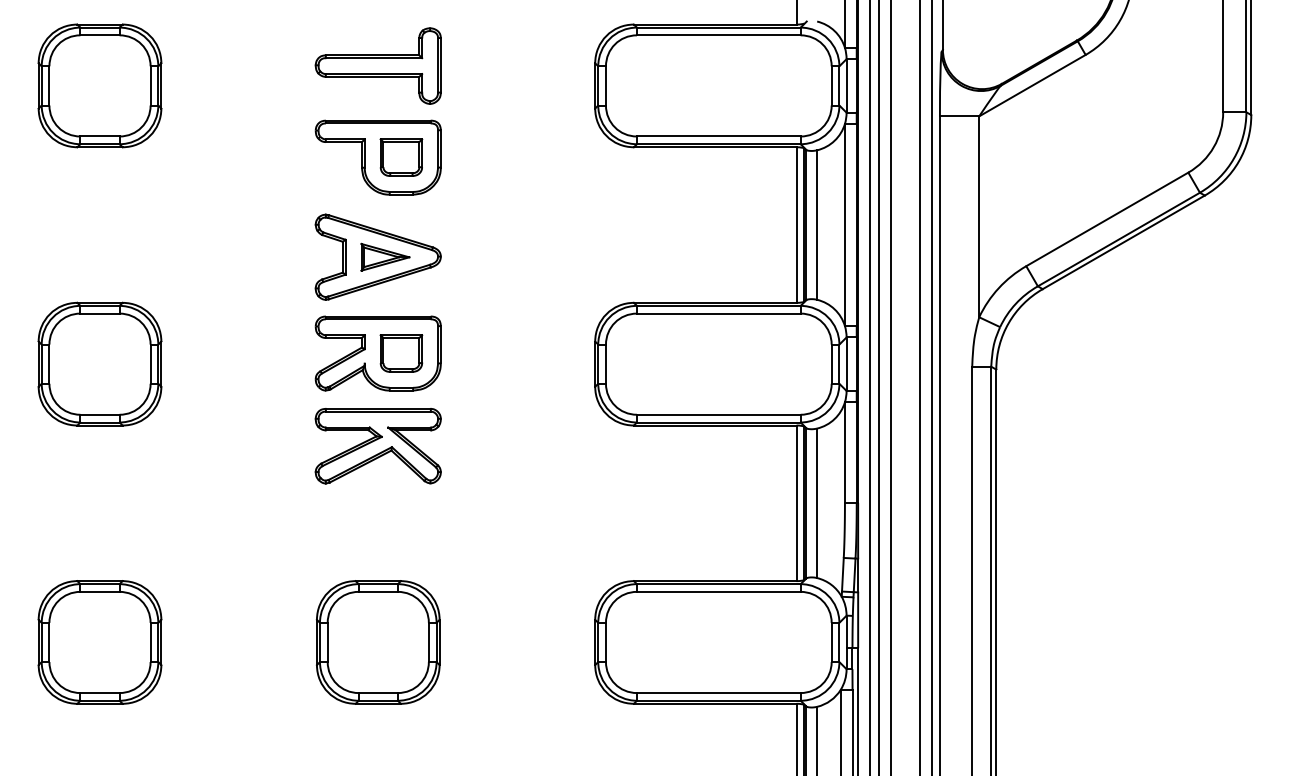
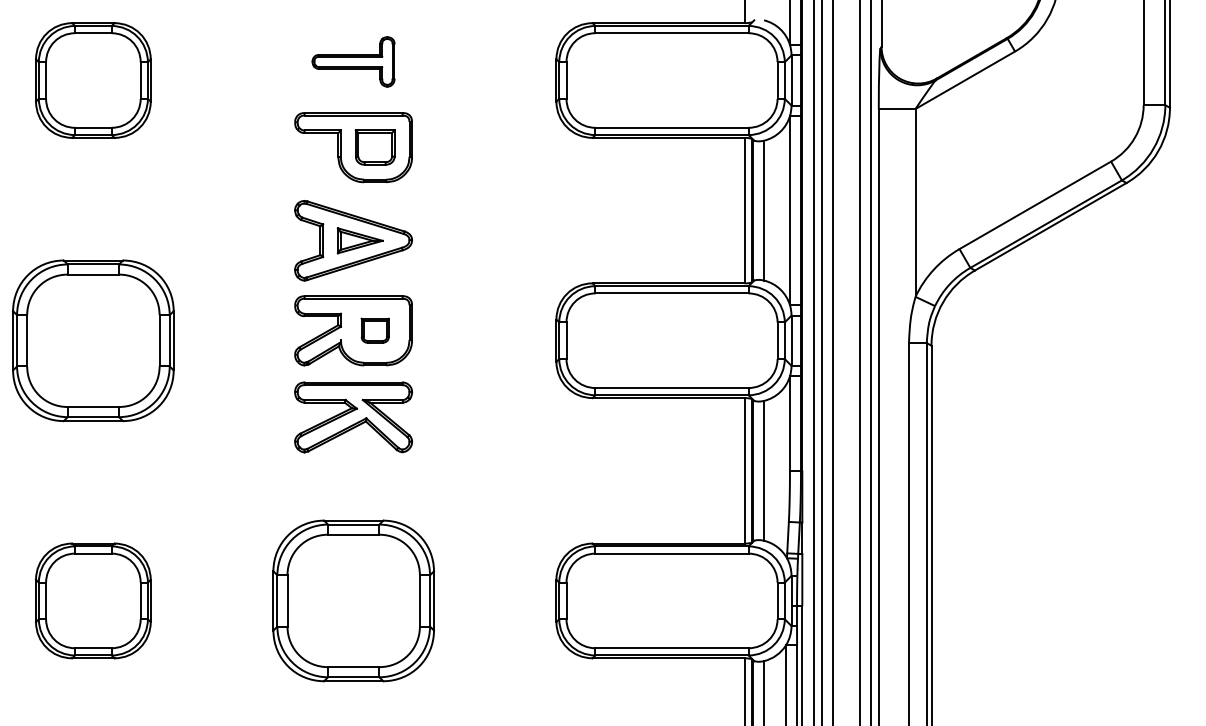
part: (377, 65) -> (352, 61), size x0.7
part: (401, 353) -> (375, 330), size x0.7
part: (99, 363) -> (92, 340), size x1.4
part: (377, 642) -> (352, 600), size x1.4

